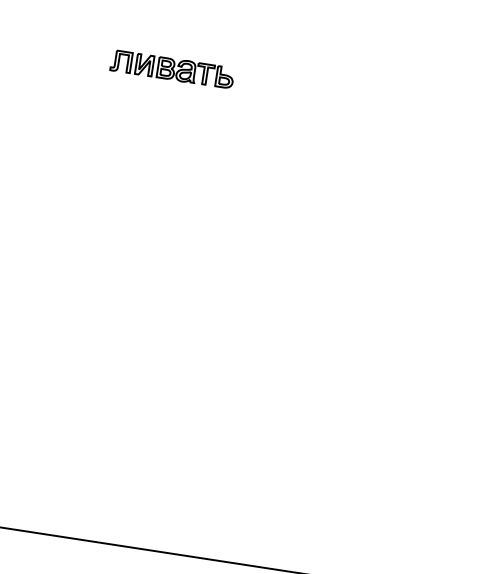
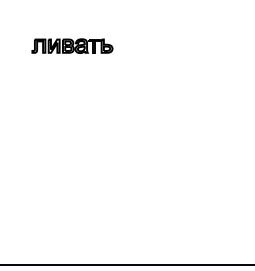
part: (172, 68) -> (72, 45), size x1.43

